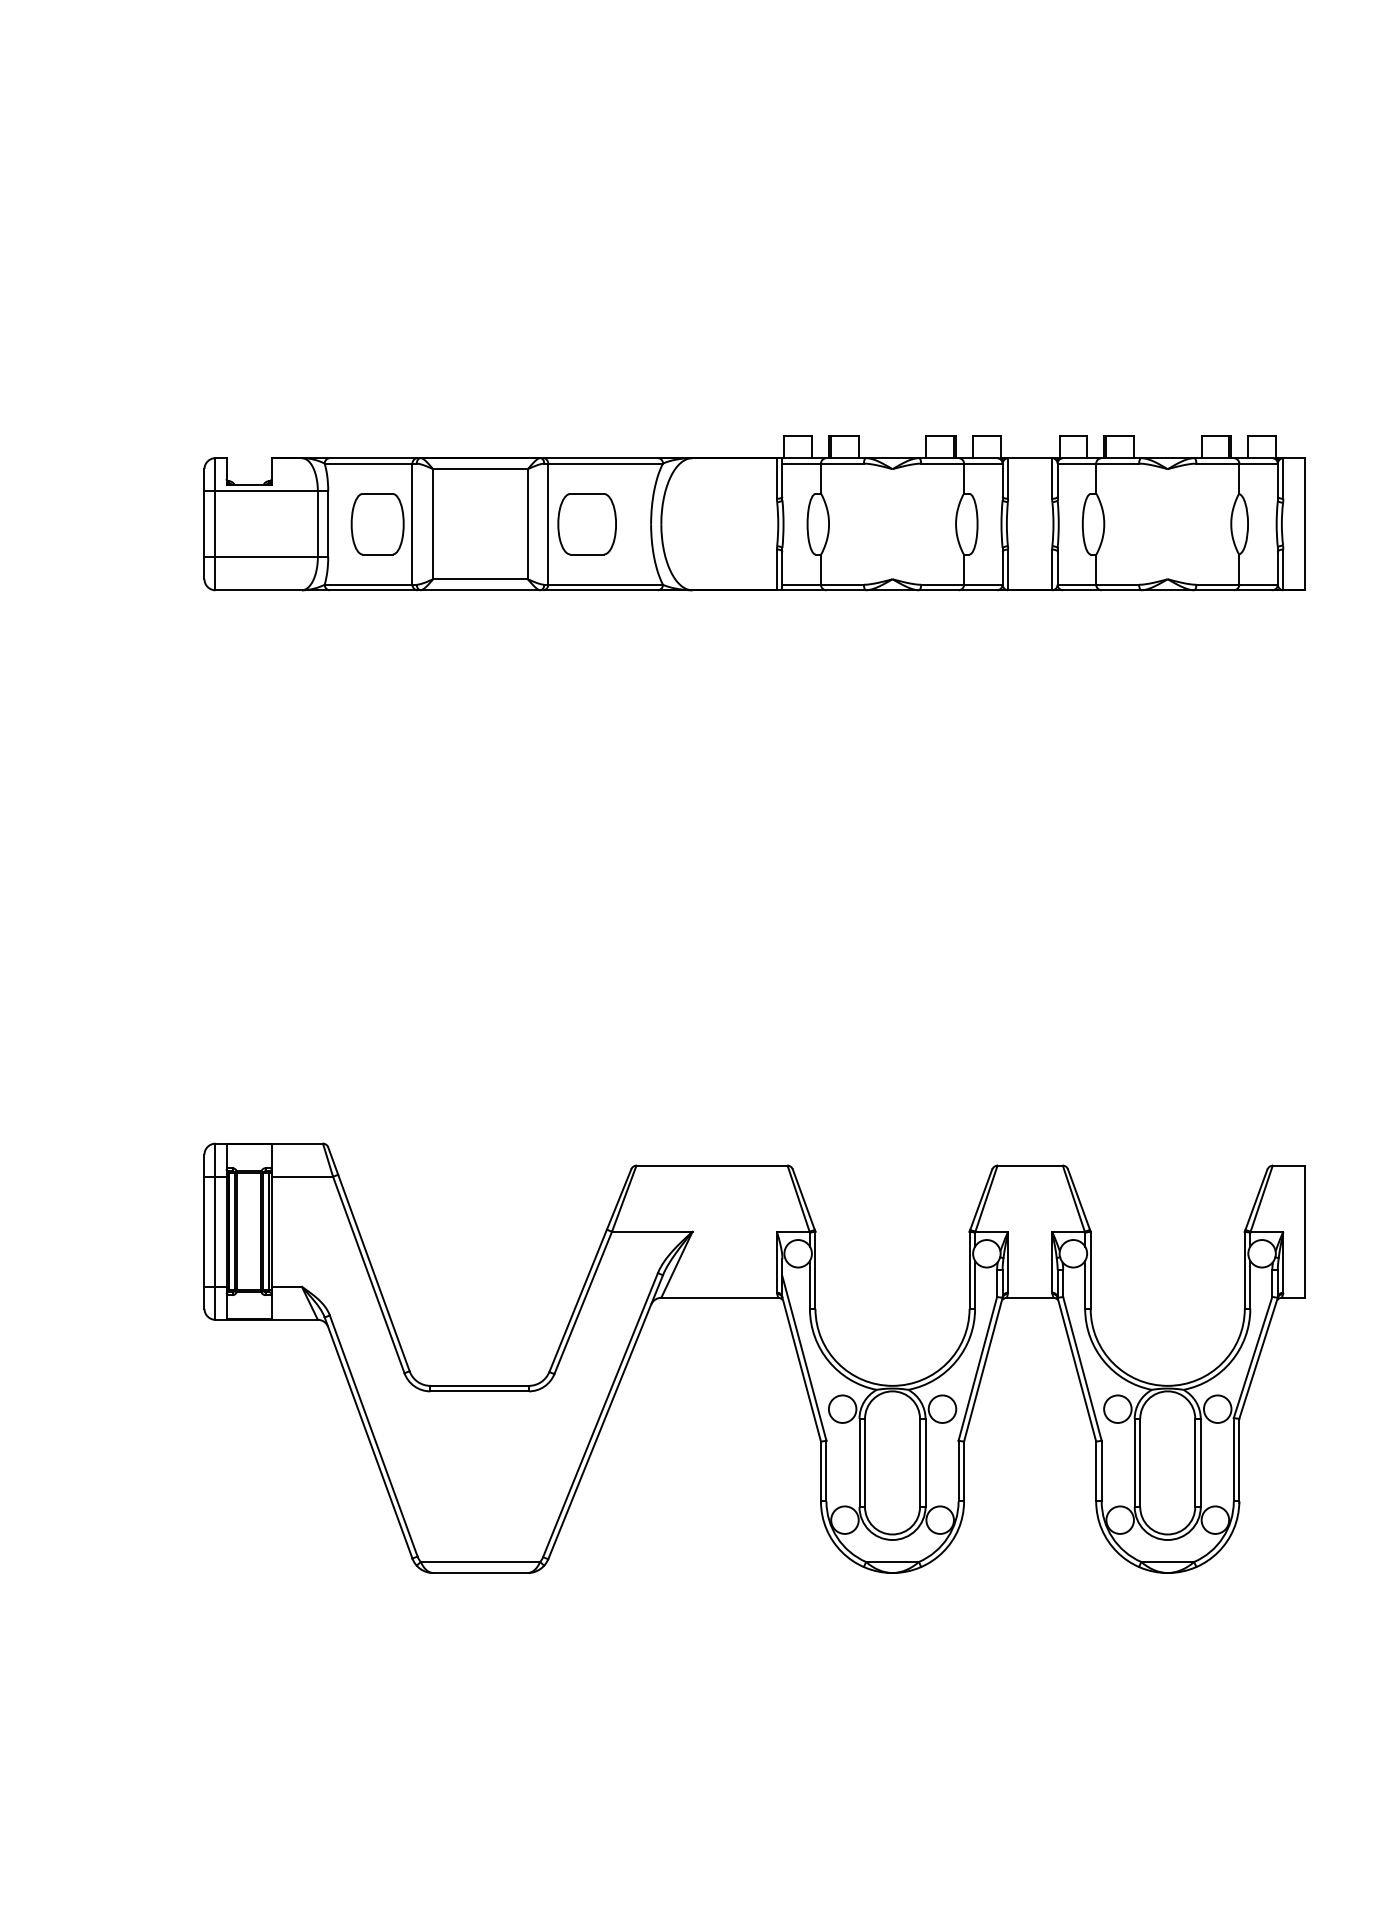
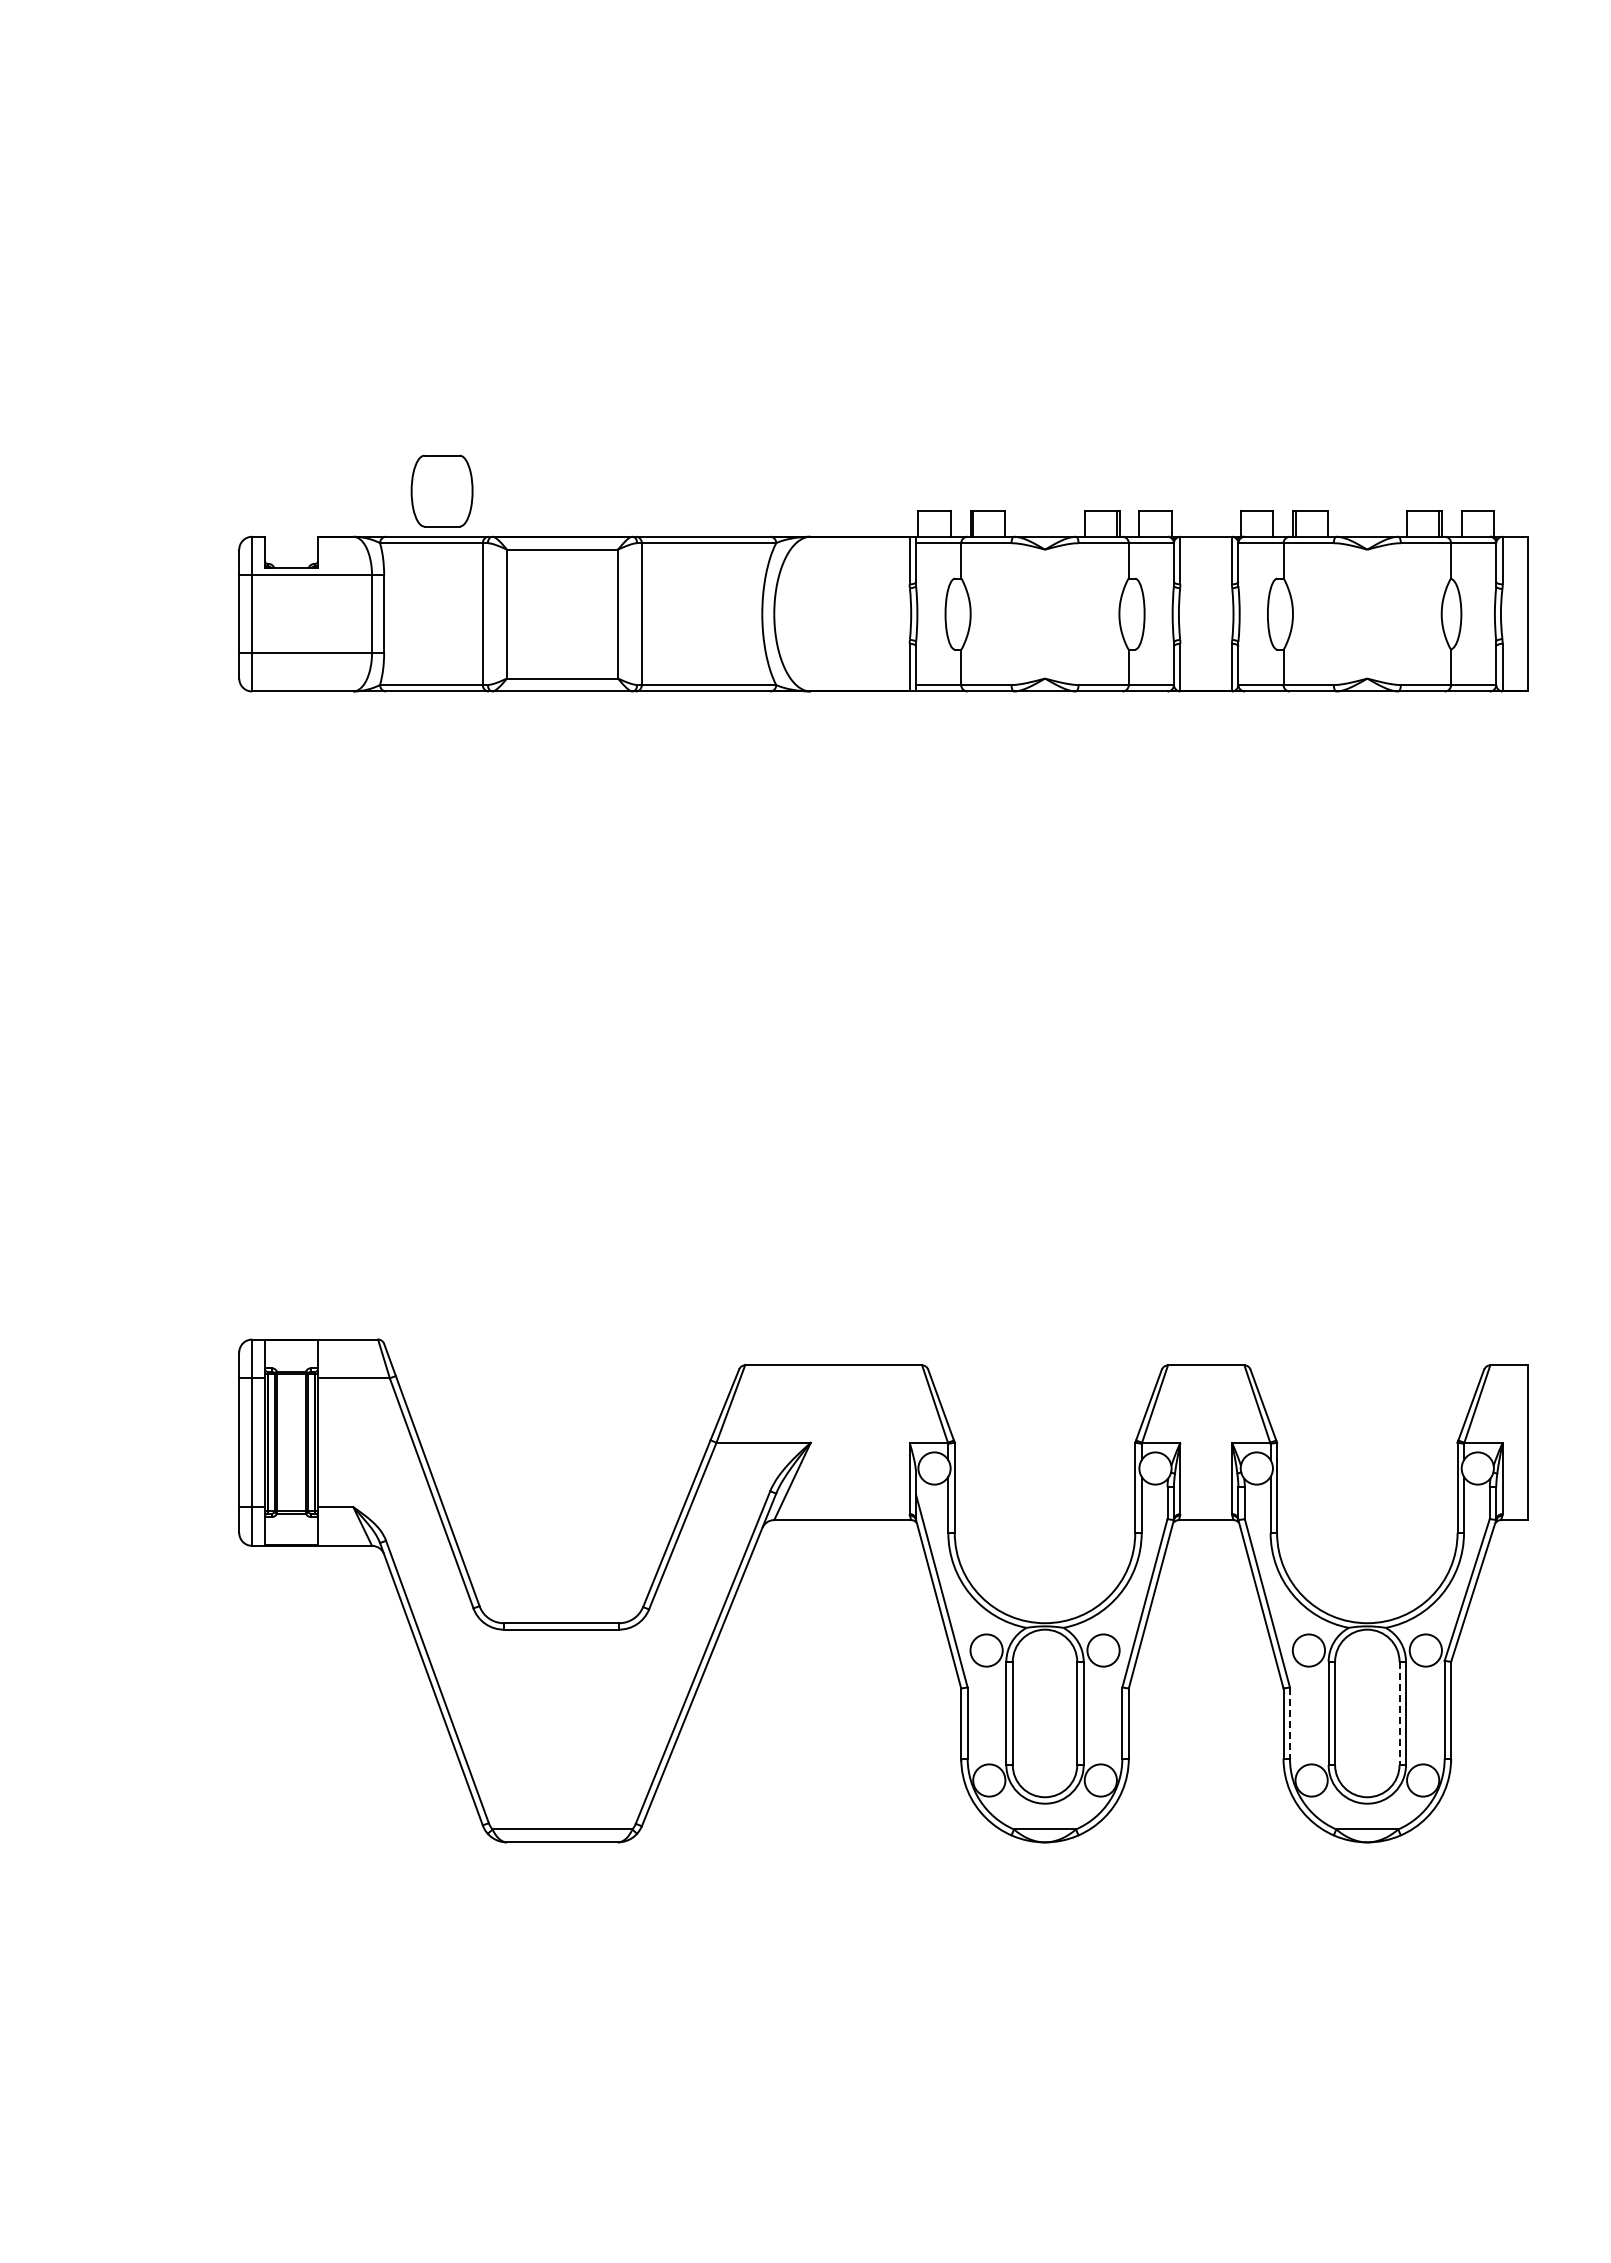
part: (377, 523) -> (441, 490), moved
part: (587, 523) -> (687, 613), removed
line: (1195, 1462) -> (1399, 1713), solid -> dashed
line: (1101, 1471) -> (1289, 1723), solid -> dashed

